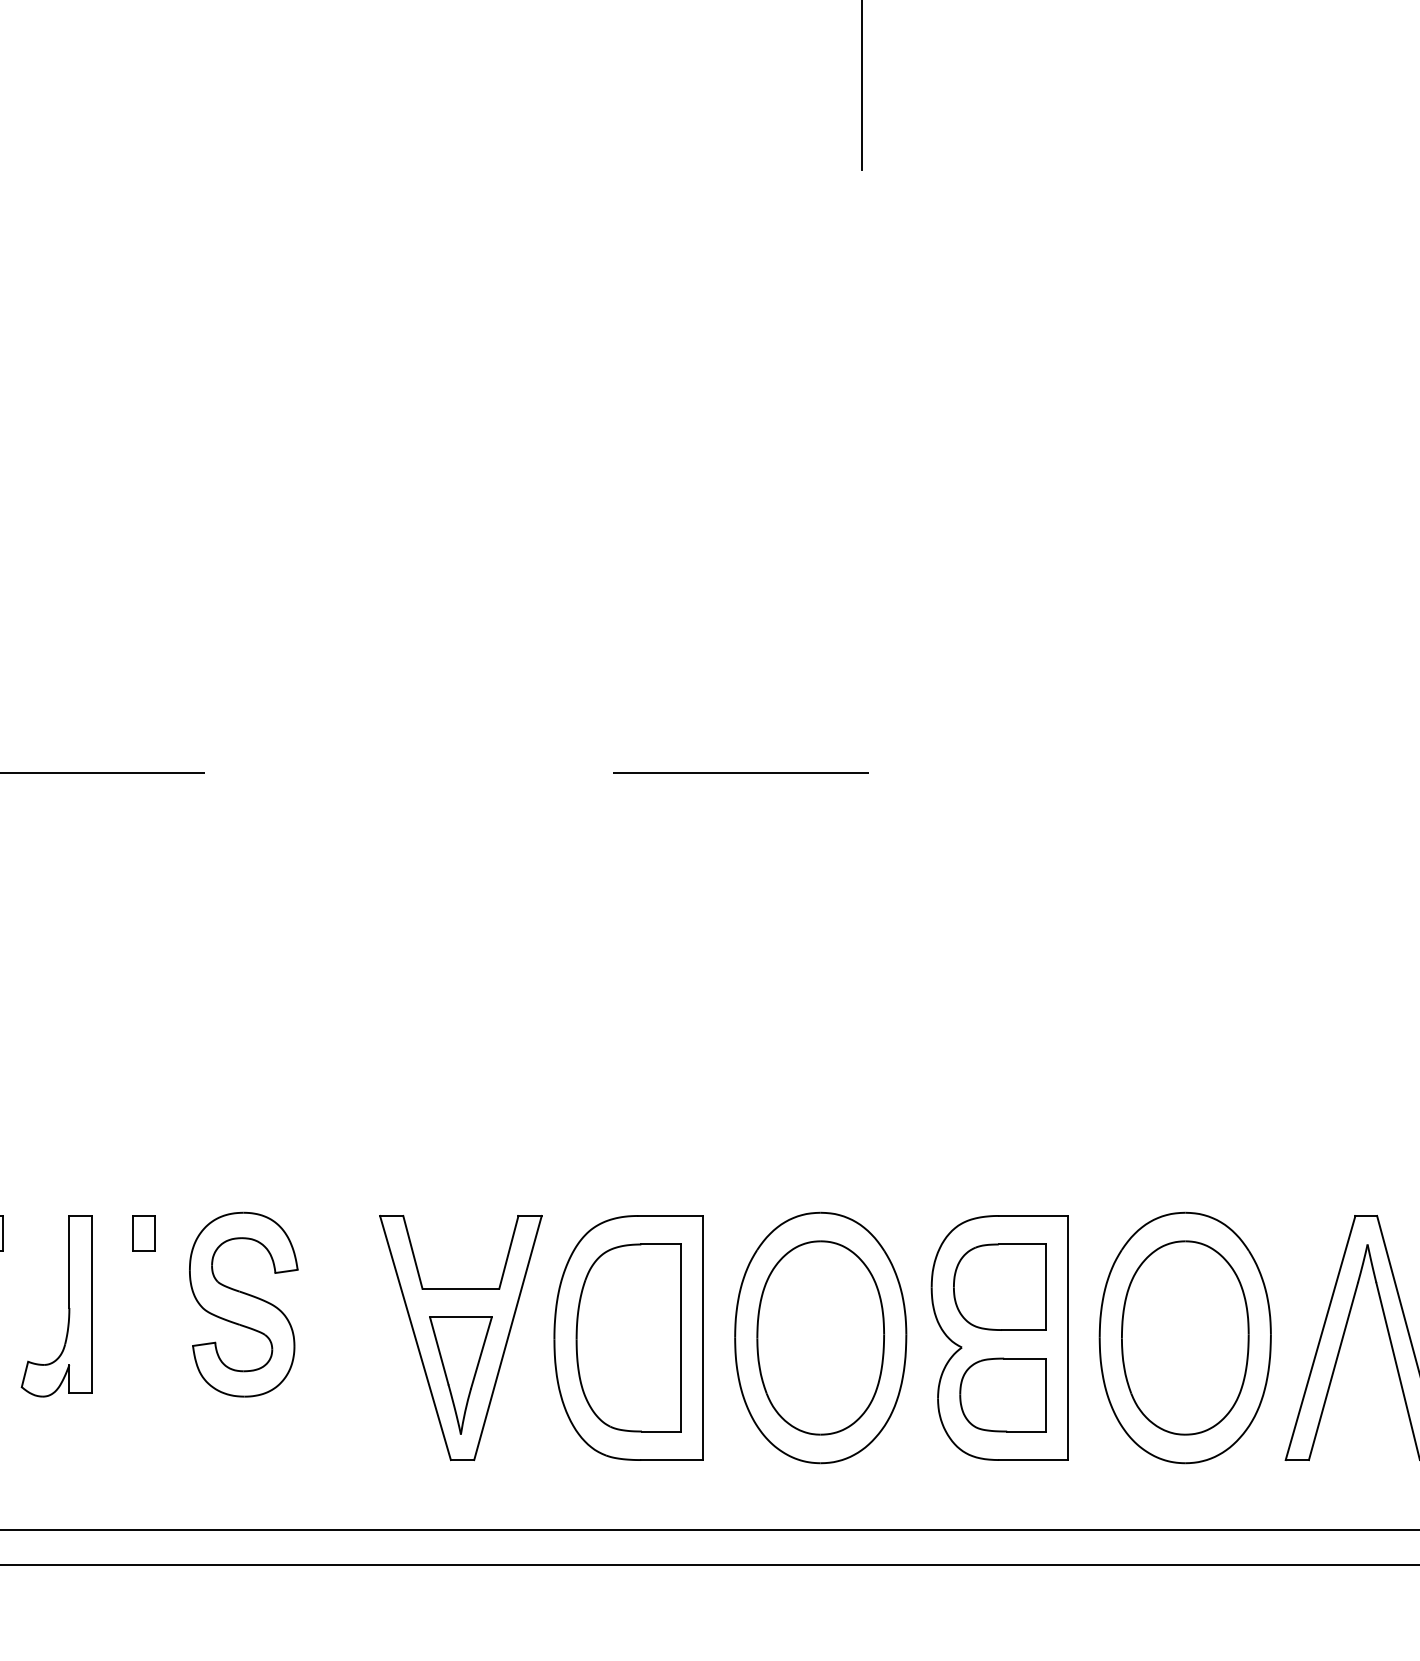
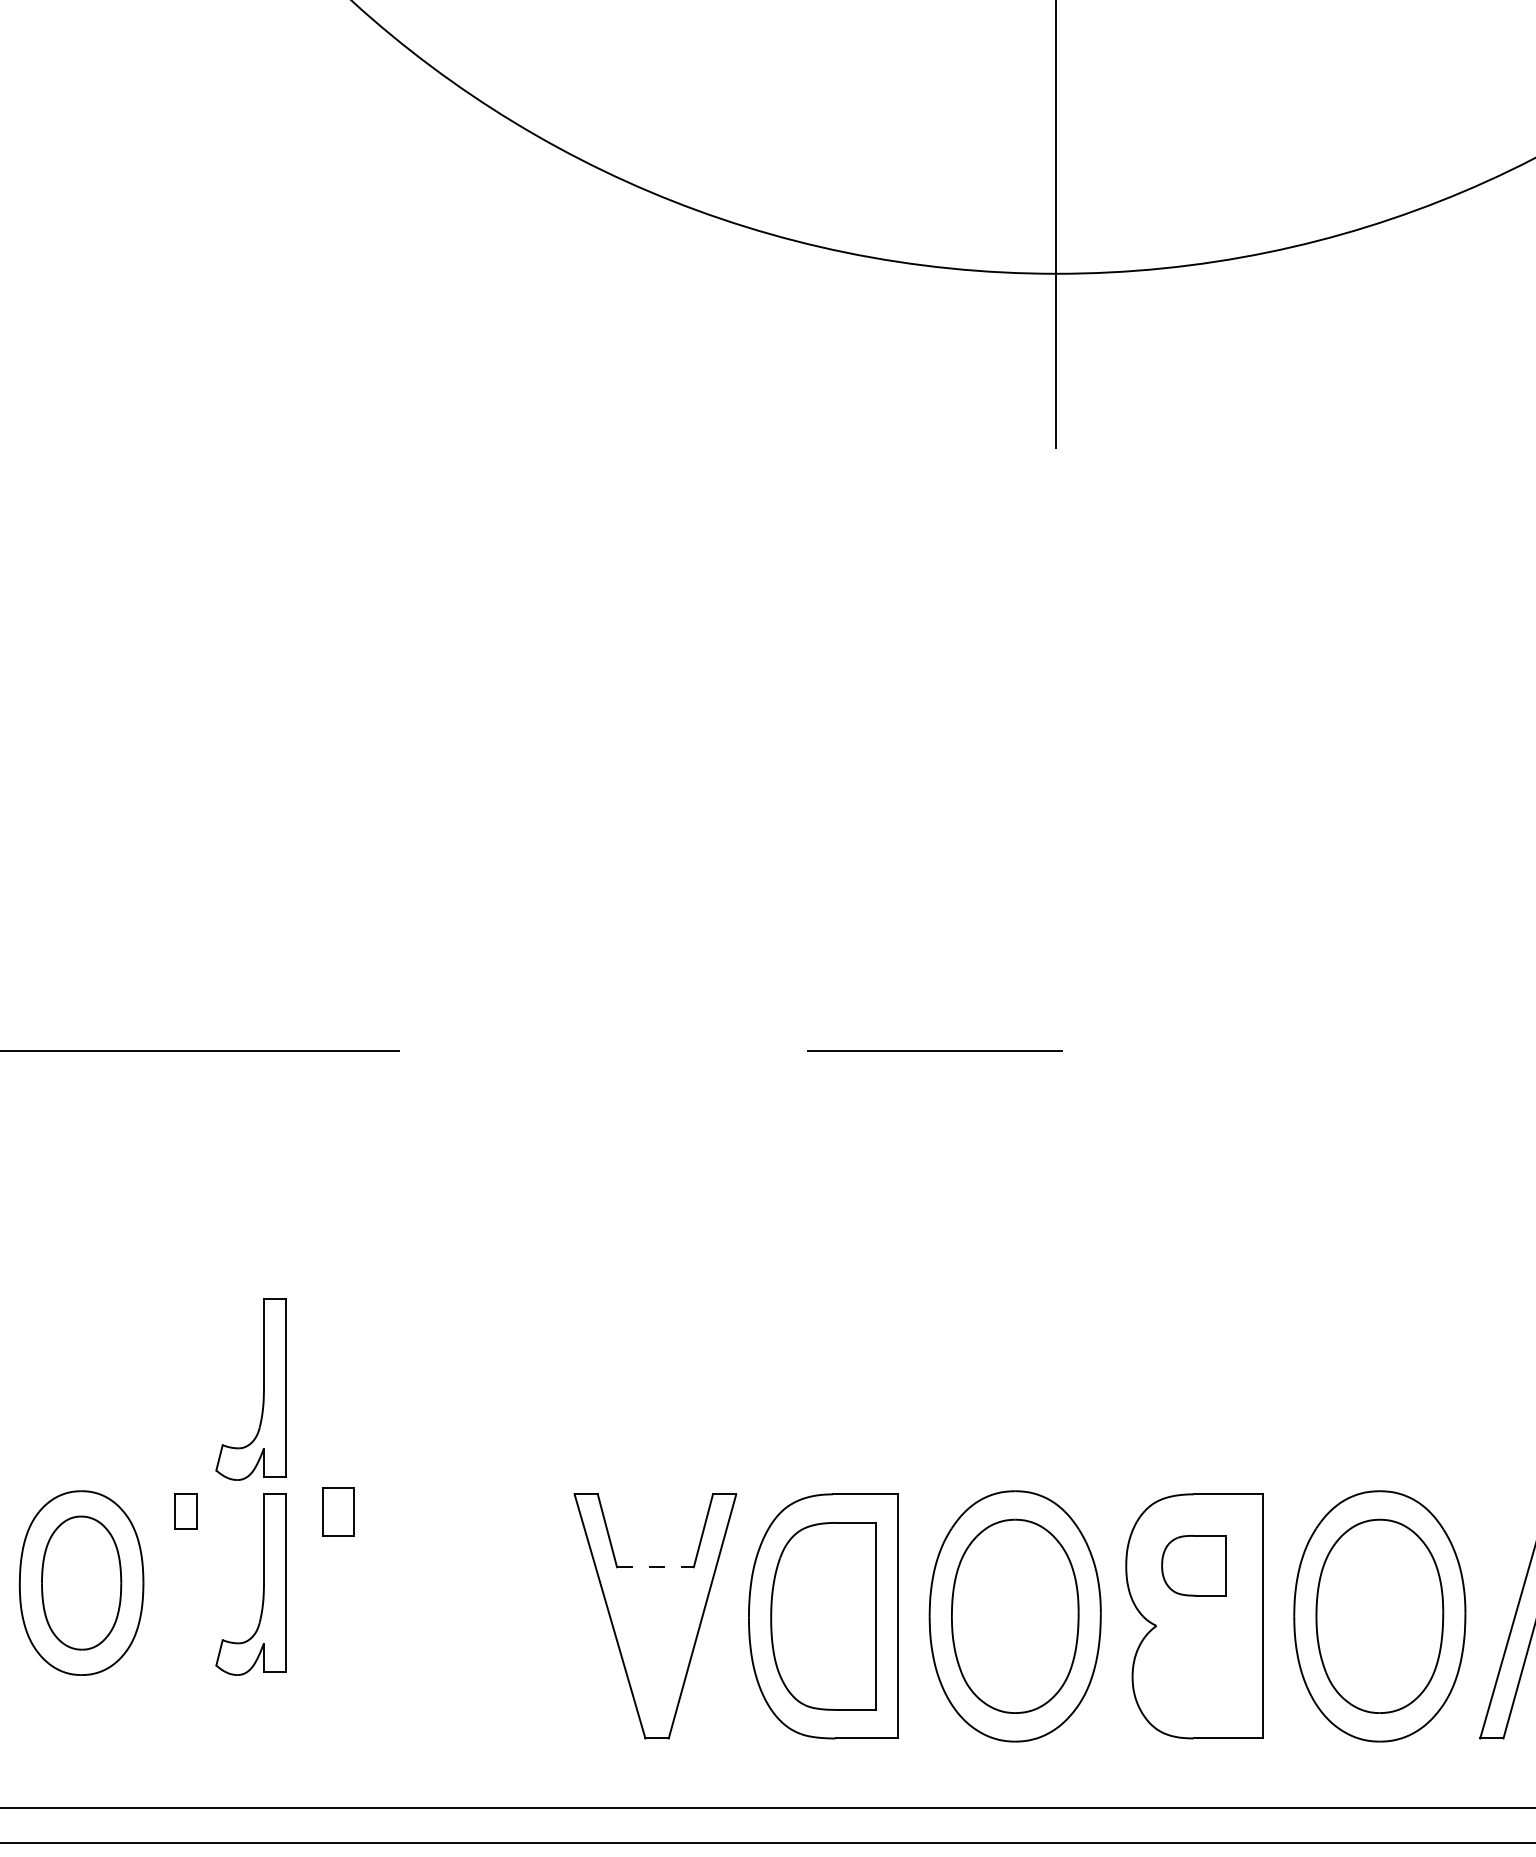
part: (68, 1111) -> (263, 1389), added
part: (143, 1233) -> (338, 1511), size x1.4
part: (998, 1287) -> (1193, 1565), size x0.7
line: (460, 1289) -> (655, 1567), solid -> dashed
part: (243, 1304) -> (438, 1582), removed
part: (460, 1375) -> (655, 1653), removed
part: (1001, 1395) -> (1196, 1673), removed

